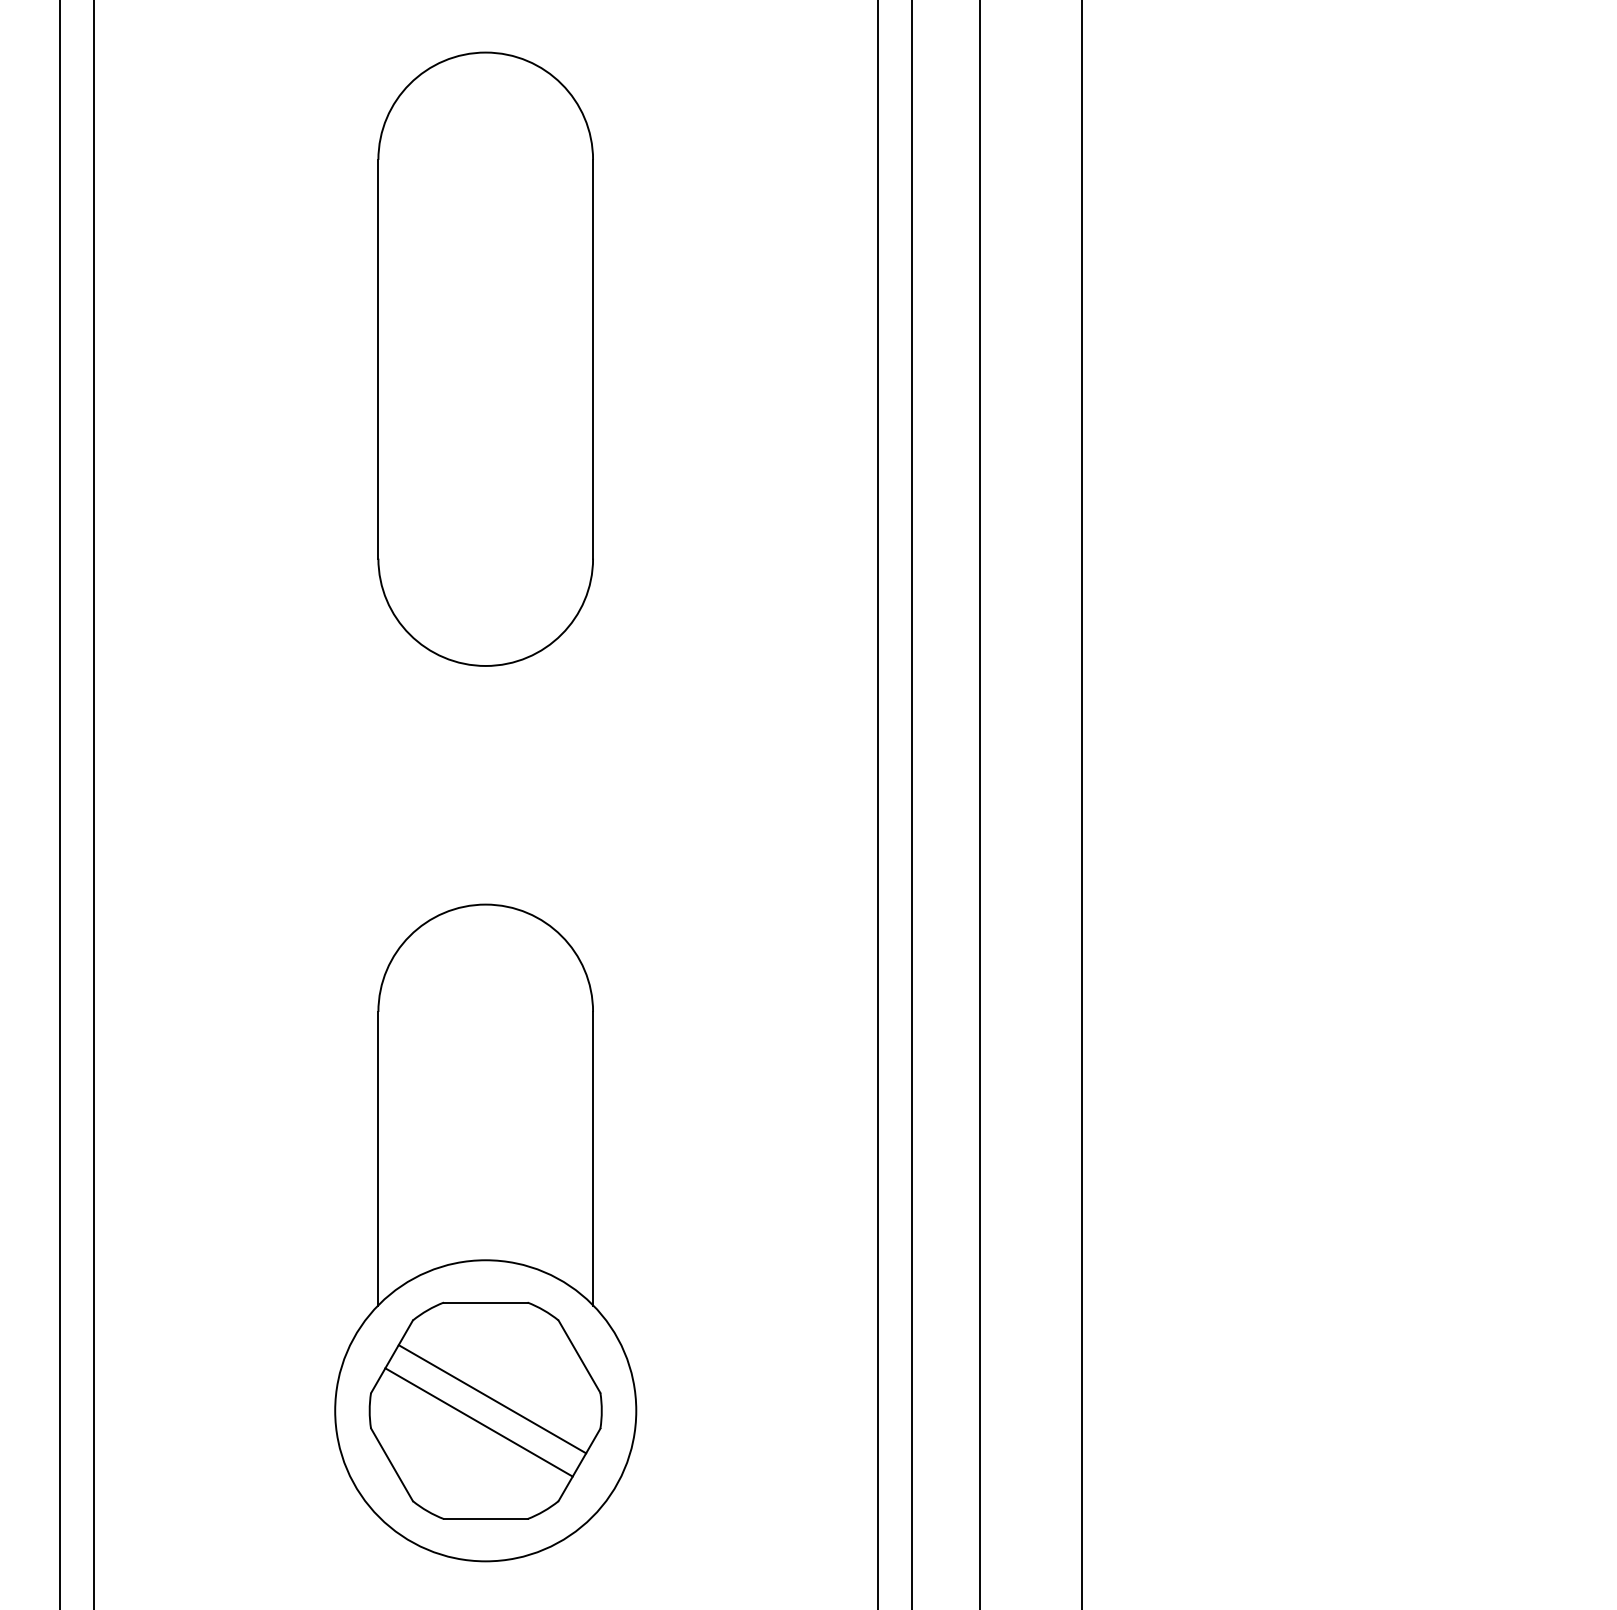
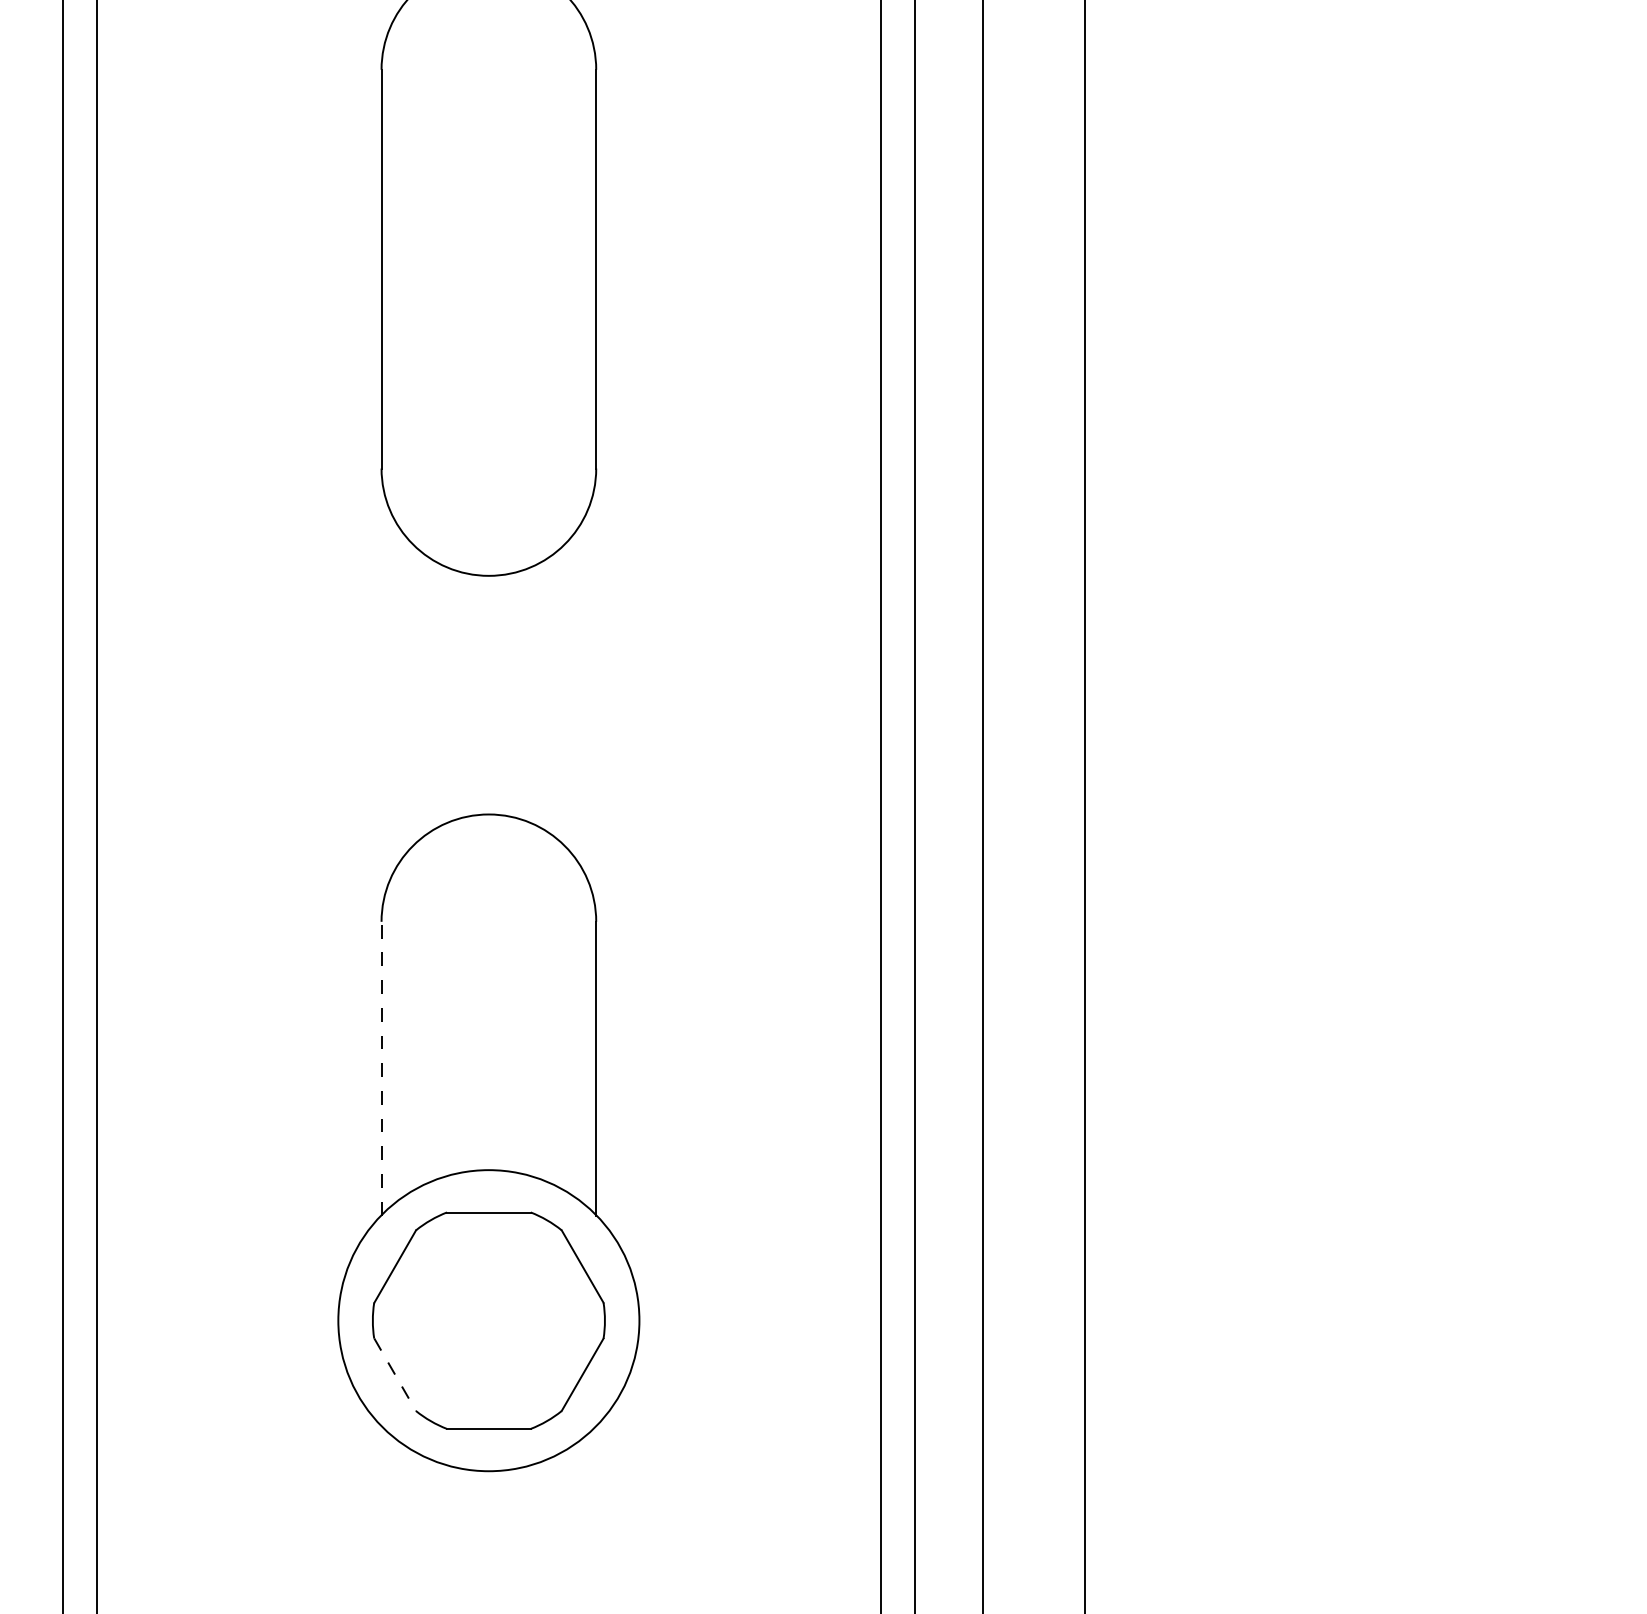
line: (378, 1158) -> (381, 1068), solid -> dashed
line: (492, 1399) -> (495, 1309), removed
line: (478, 1422) -> (481, 1332), removed
line: (392, 1464) -> (395, 1374), solid -> dashed

